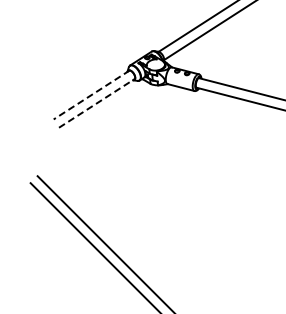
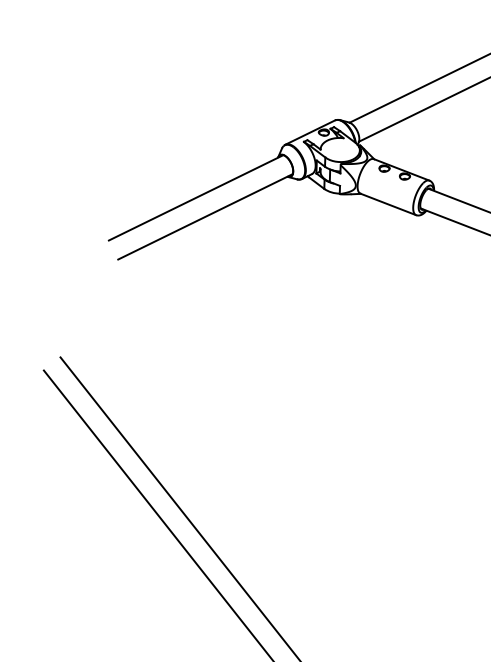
line: (91, 95) -> (195, 198), dashed -> solid
line: (97, 102) -> (206, 215), dashed -> solid

